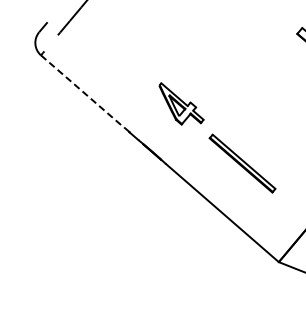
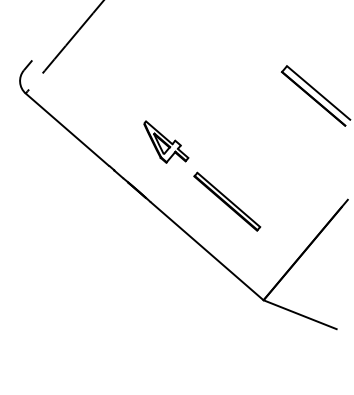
line: (82, 91) -> (67, 129), dashed -> solid

